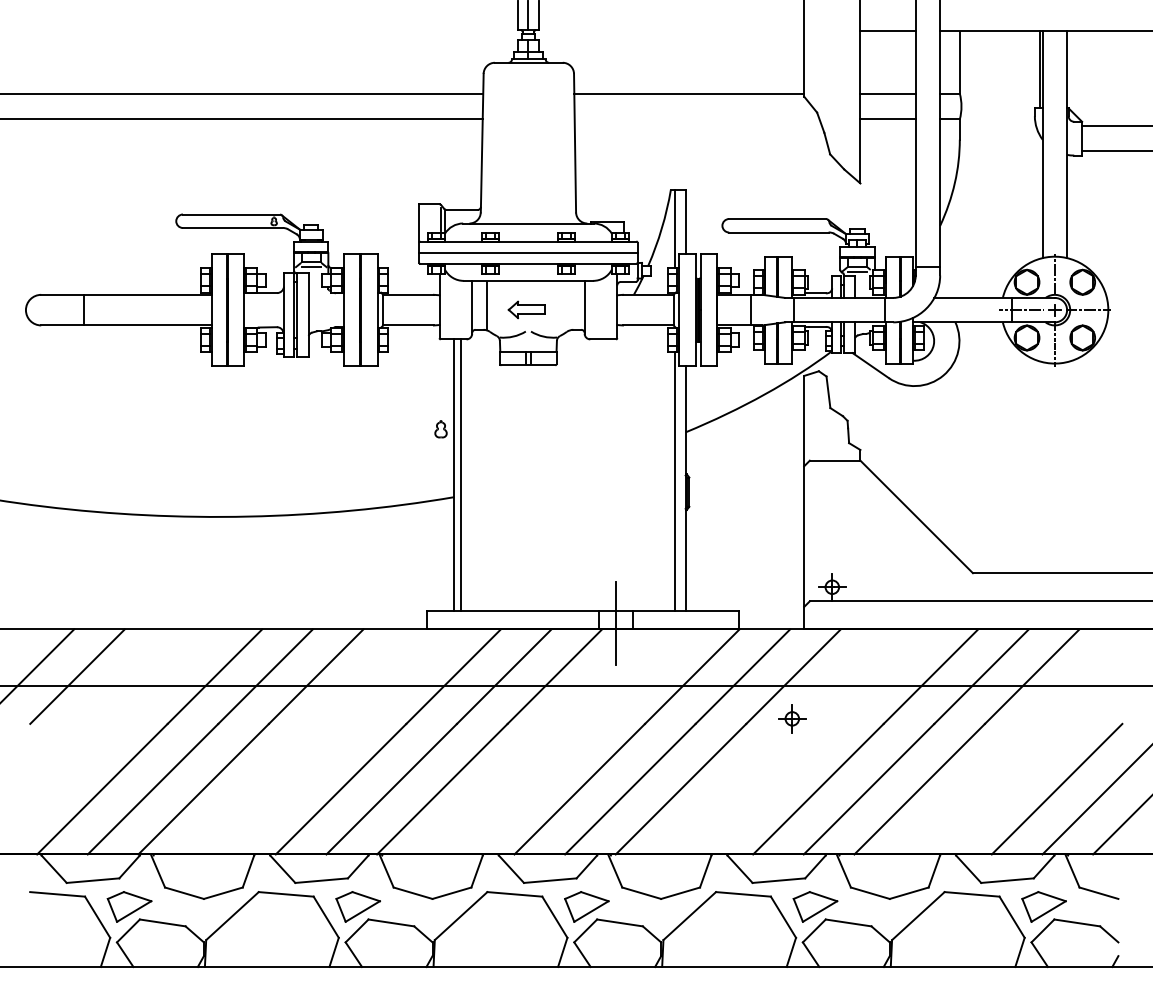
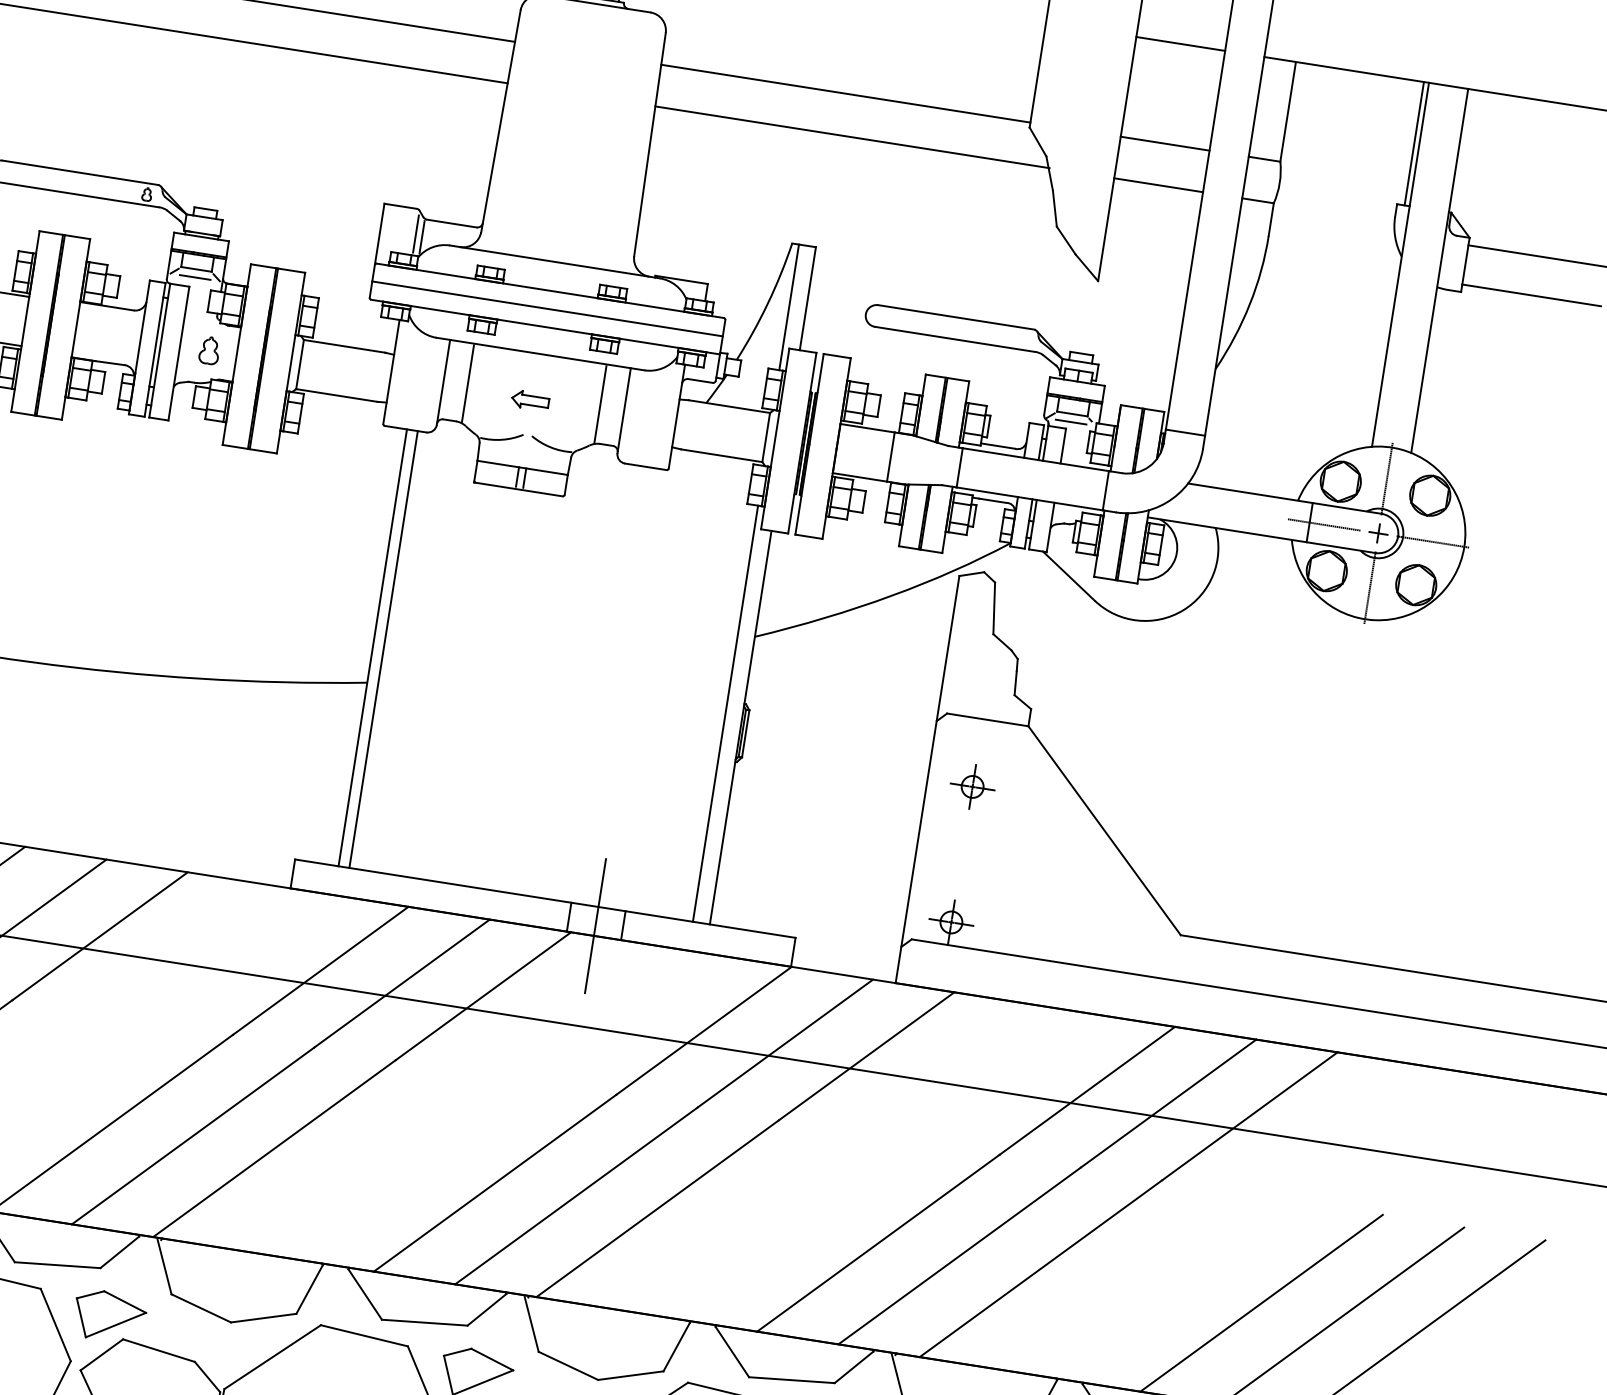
line: (697, 119) -> (852, 137), added
line: (569, 305) -> (600, 403), added
part: (526, 310) -> (529, 401), size x0.62
part: (440, 429) -> (208, 350), moved
part: (792, 718) -> (973, 786), moved

